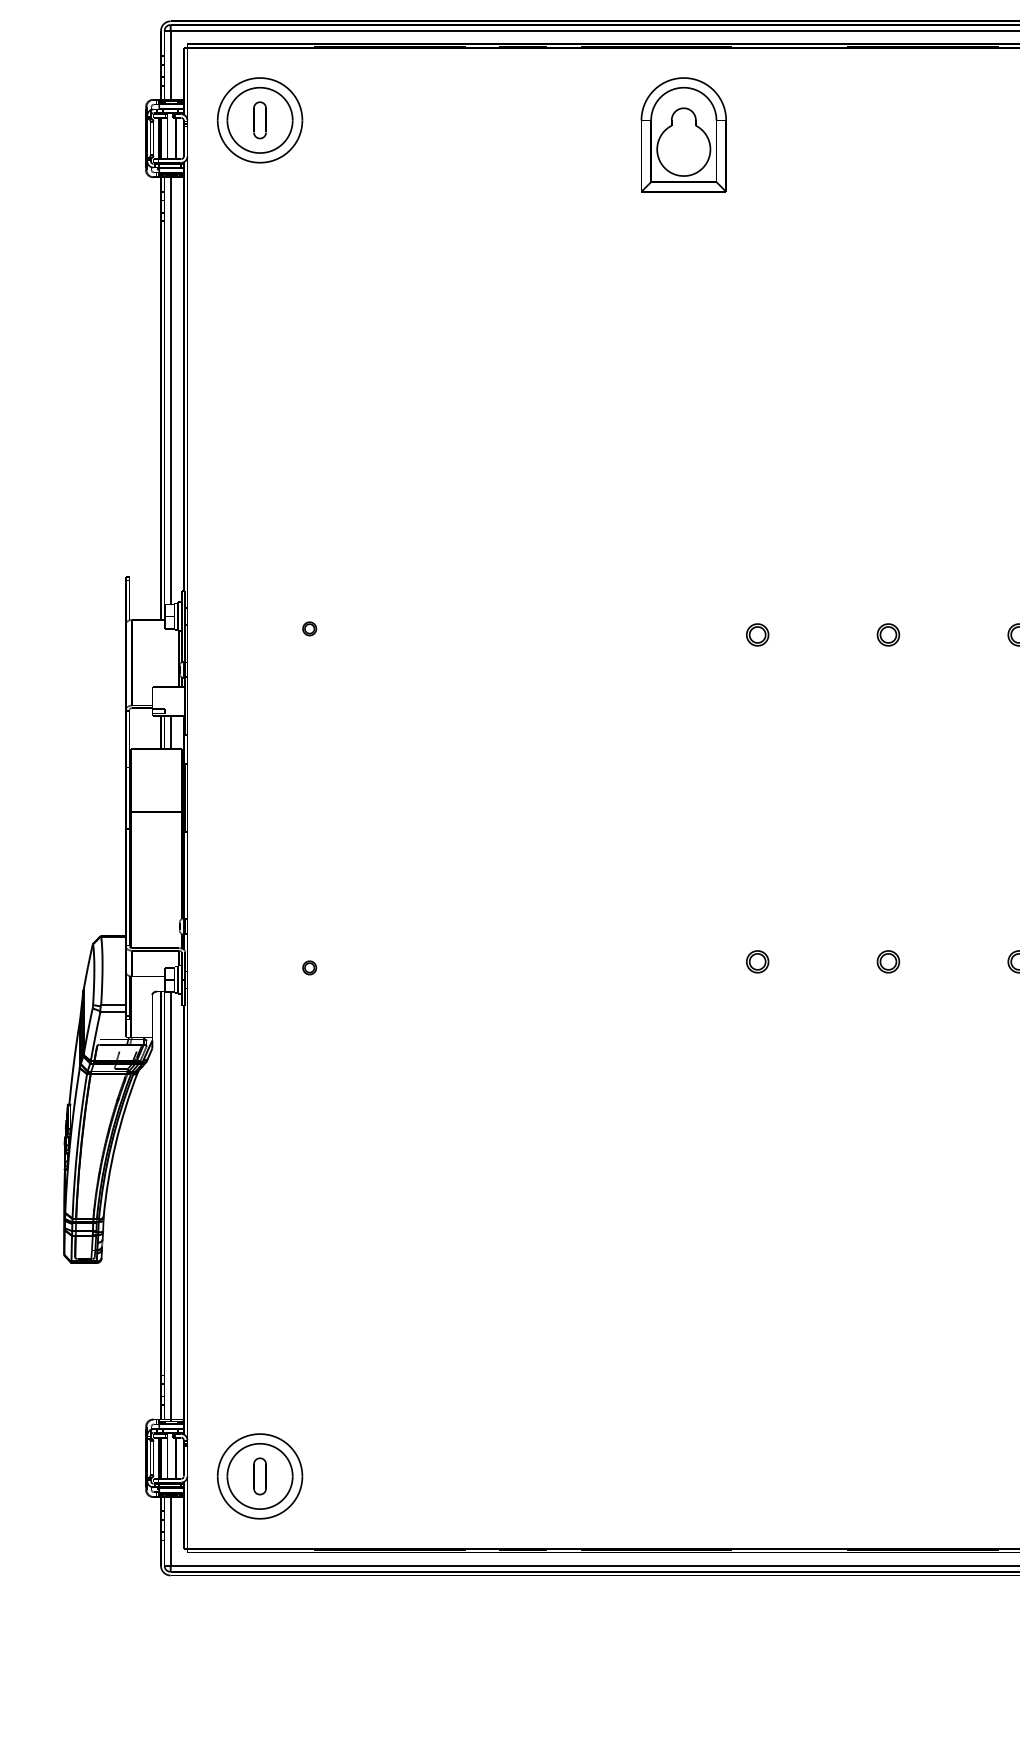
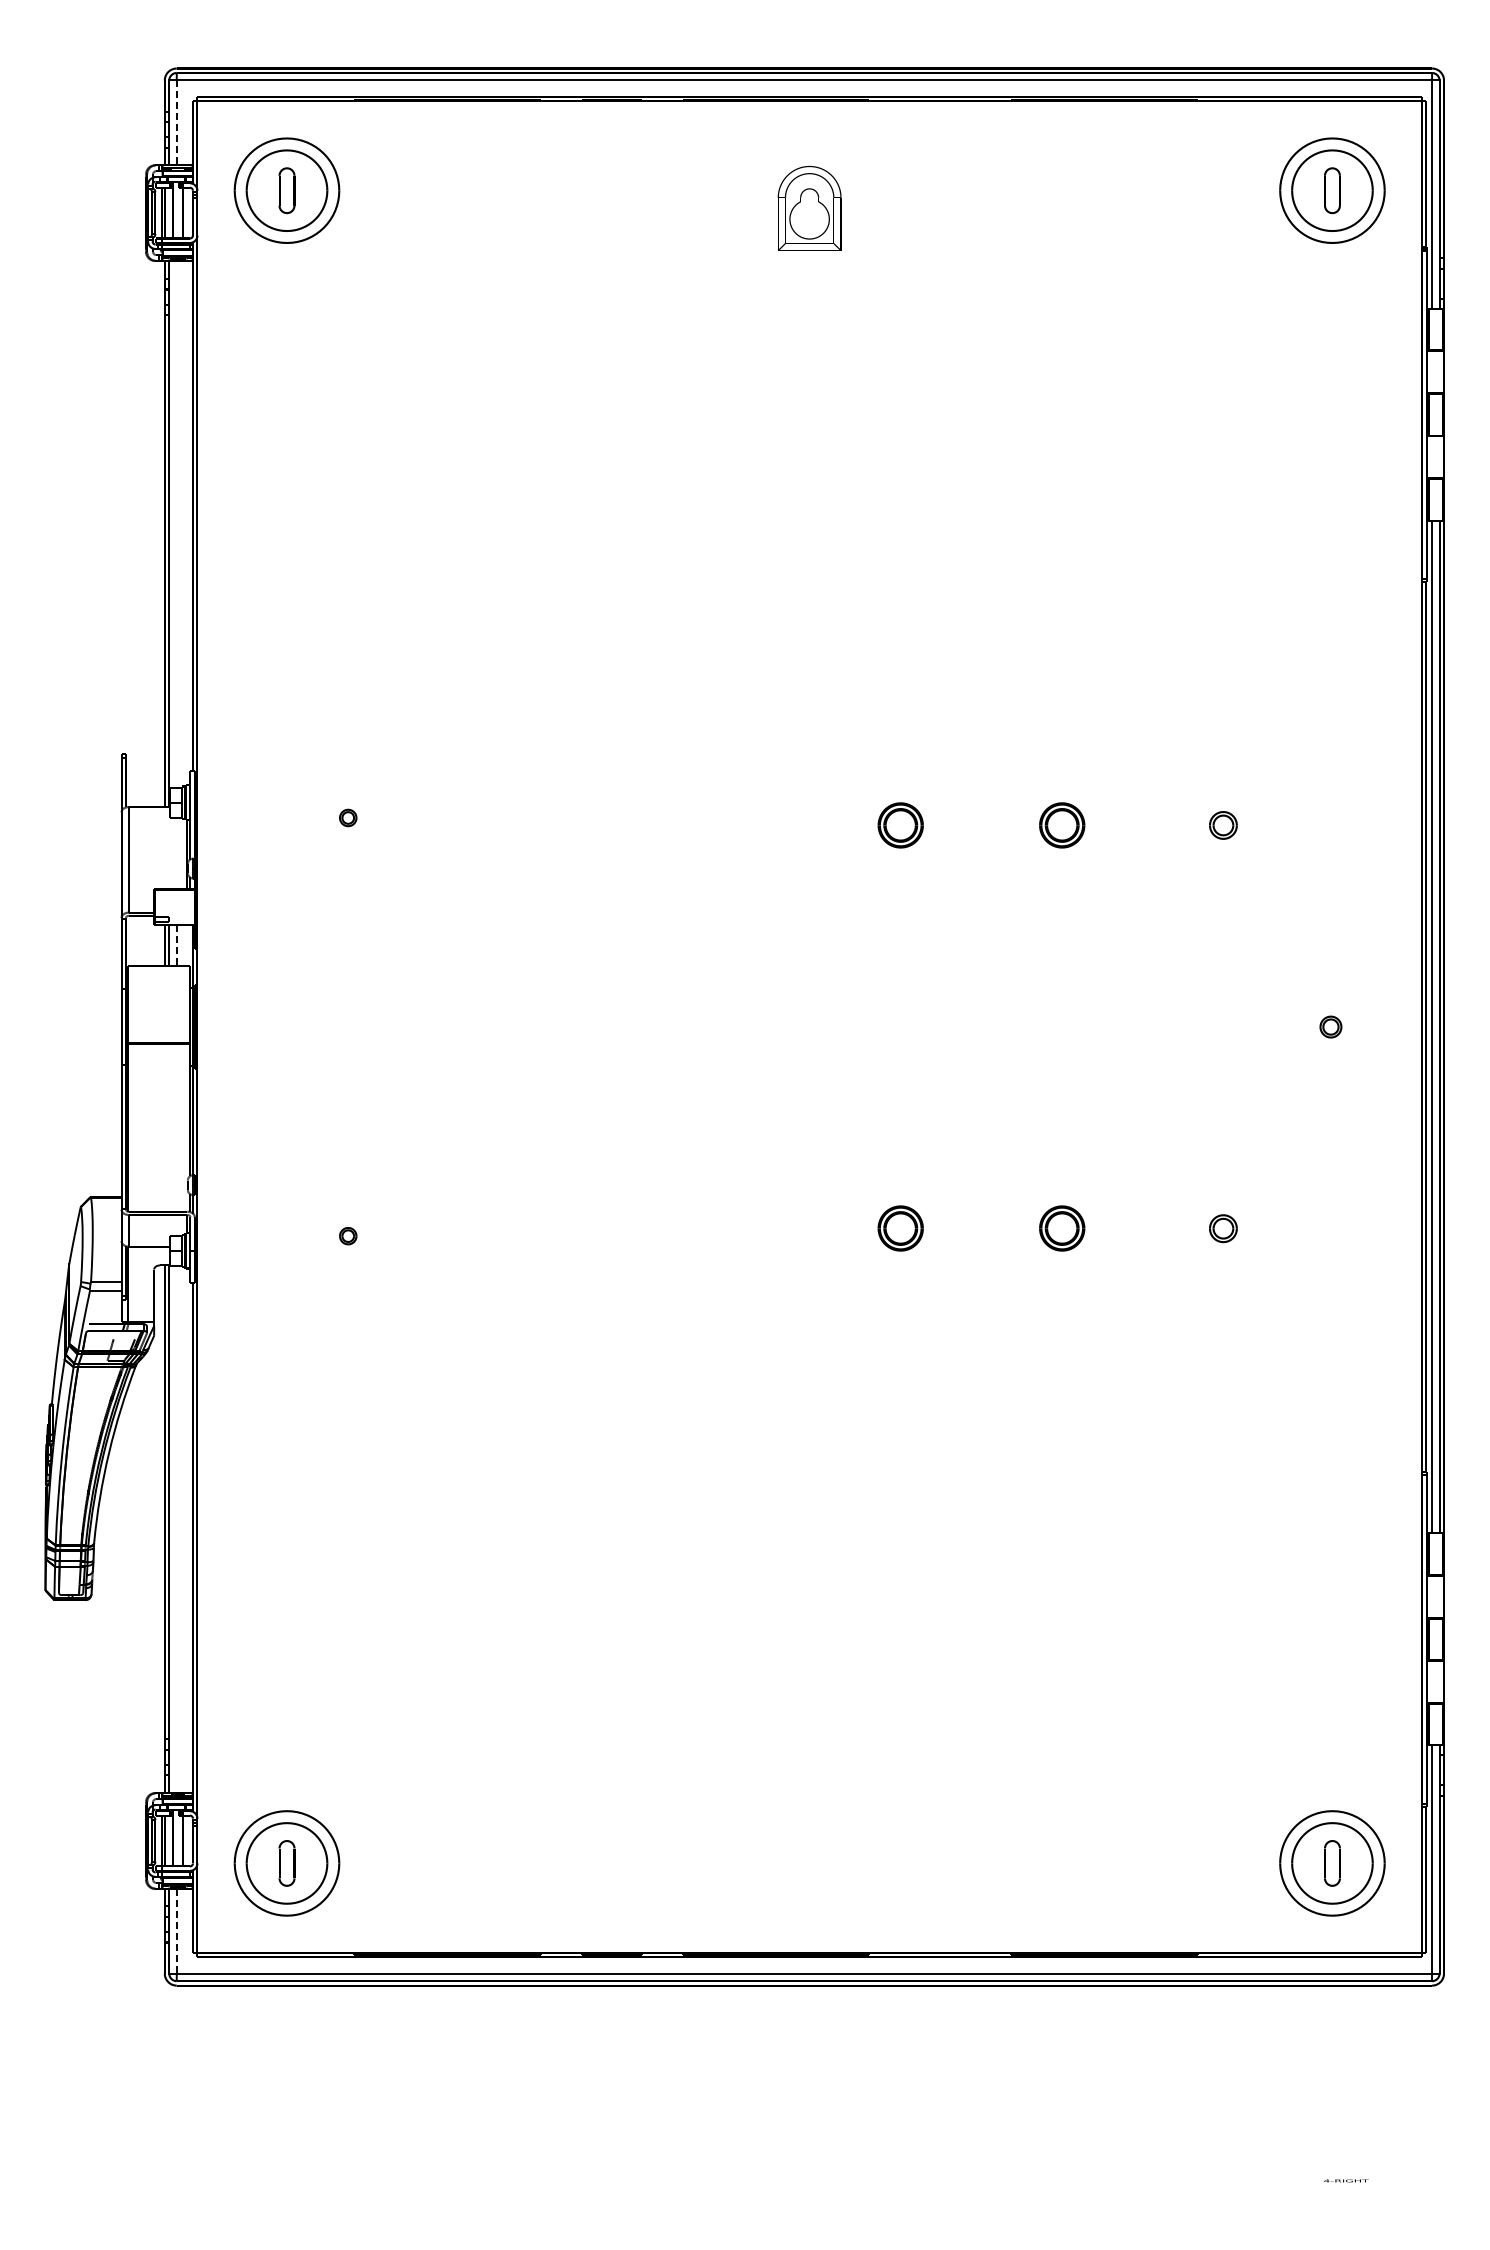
line: (170, 65) -> (176, 123), solid -> dashed
part: (683, 134) -> (809, 208), size x0.6
line: (170, 390) -> (176, 523), removed
part: (757, 634) -> (900, 825), size x1.6
part: (887, 634) -> (1061, 825), size x1.6
line: (170, 733) -> (176, 946), solid -> dashed
part: (757, 961) -> (900, 1228), size x1.6
part: (887, 961) -> (1061, 1228), size x1.6
line: (170, 1205) -> (176, 1529), removed
line: (170, 1531) -> (176, 1931), solid -> dashed

